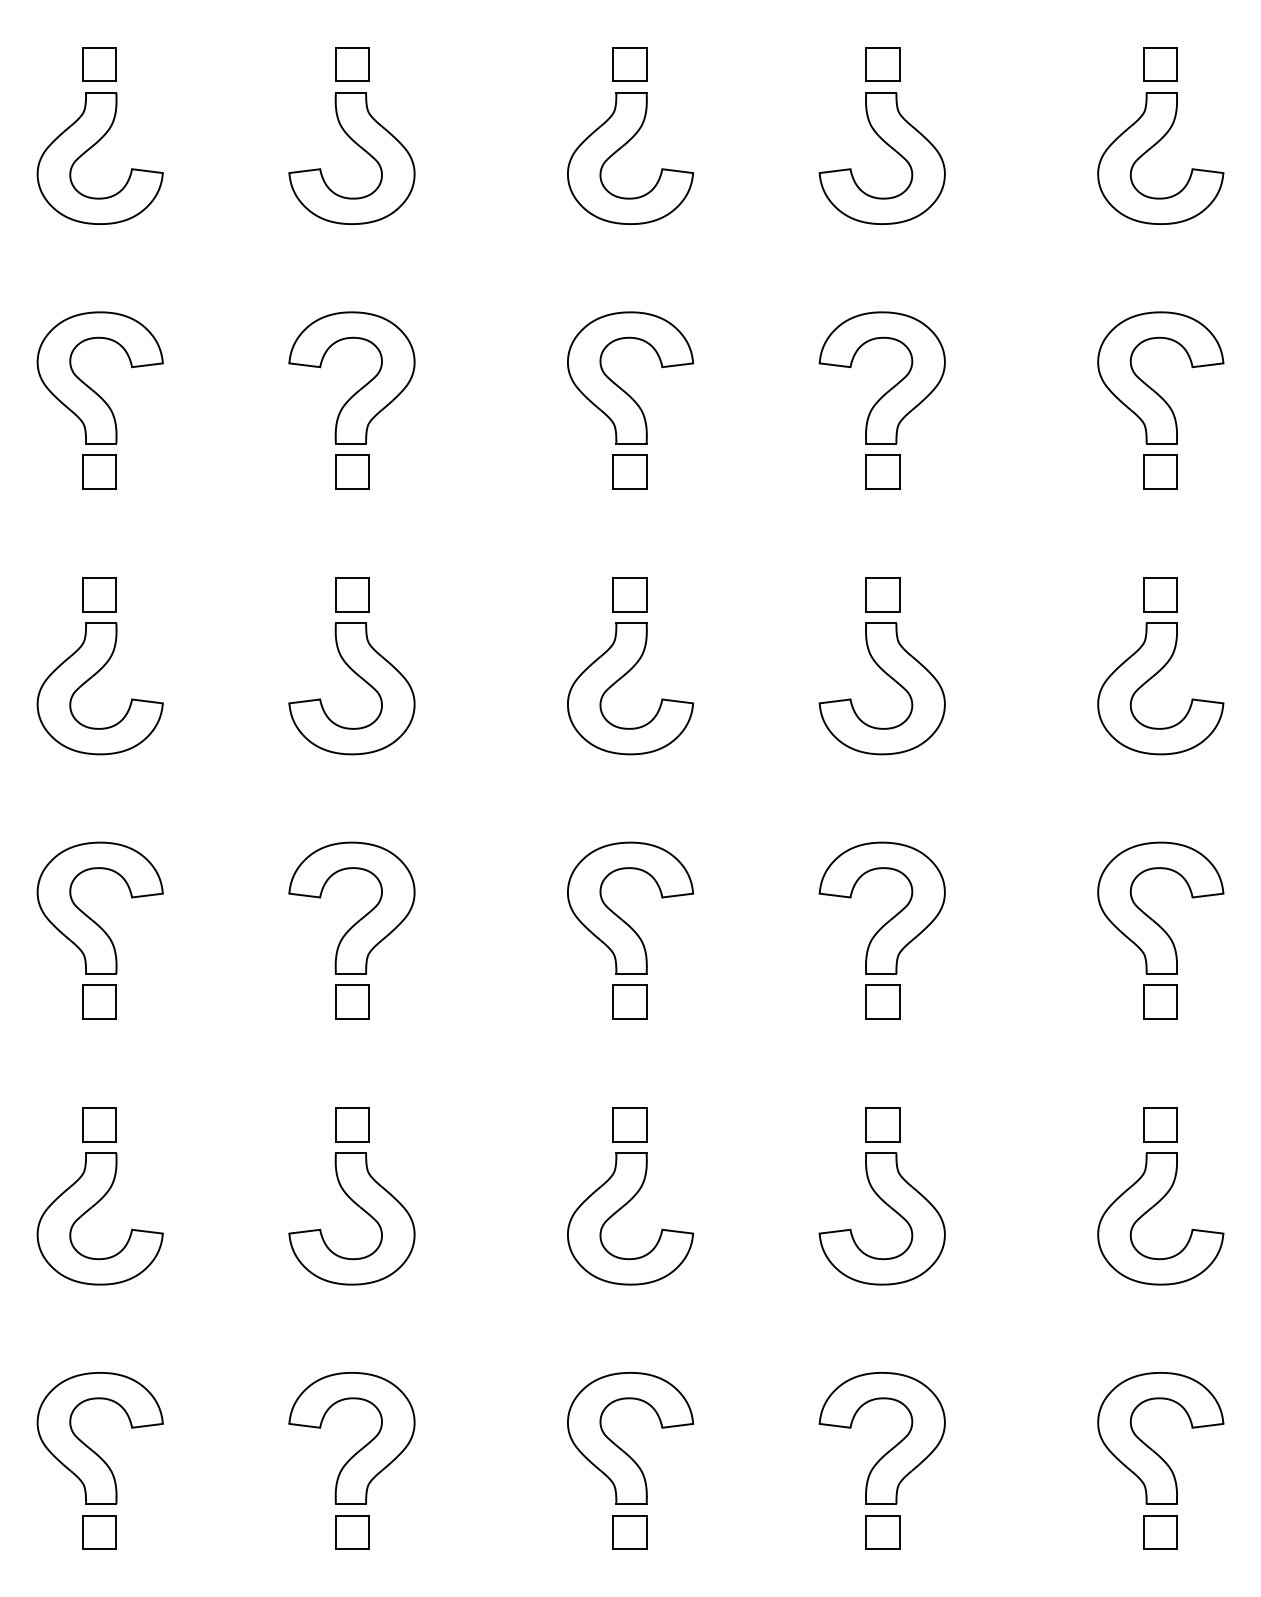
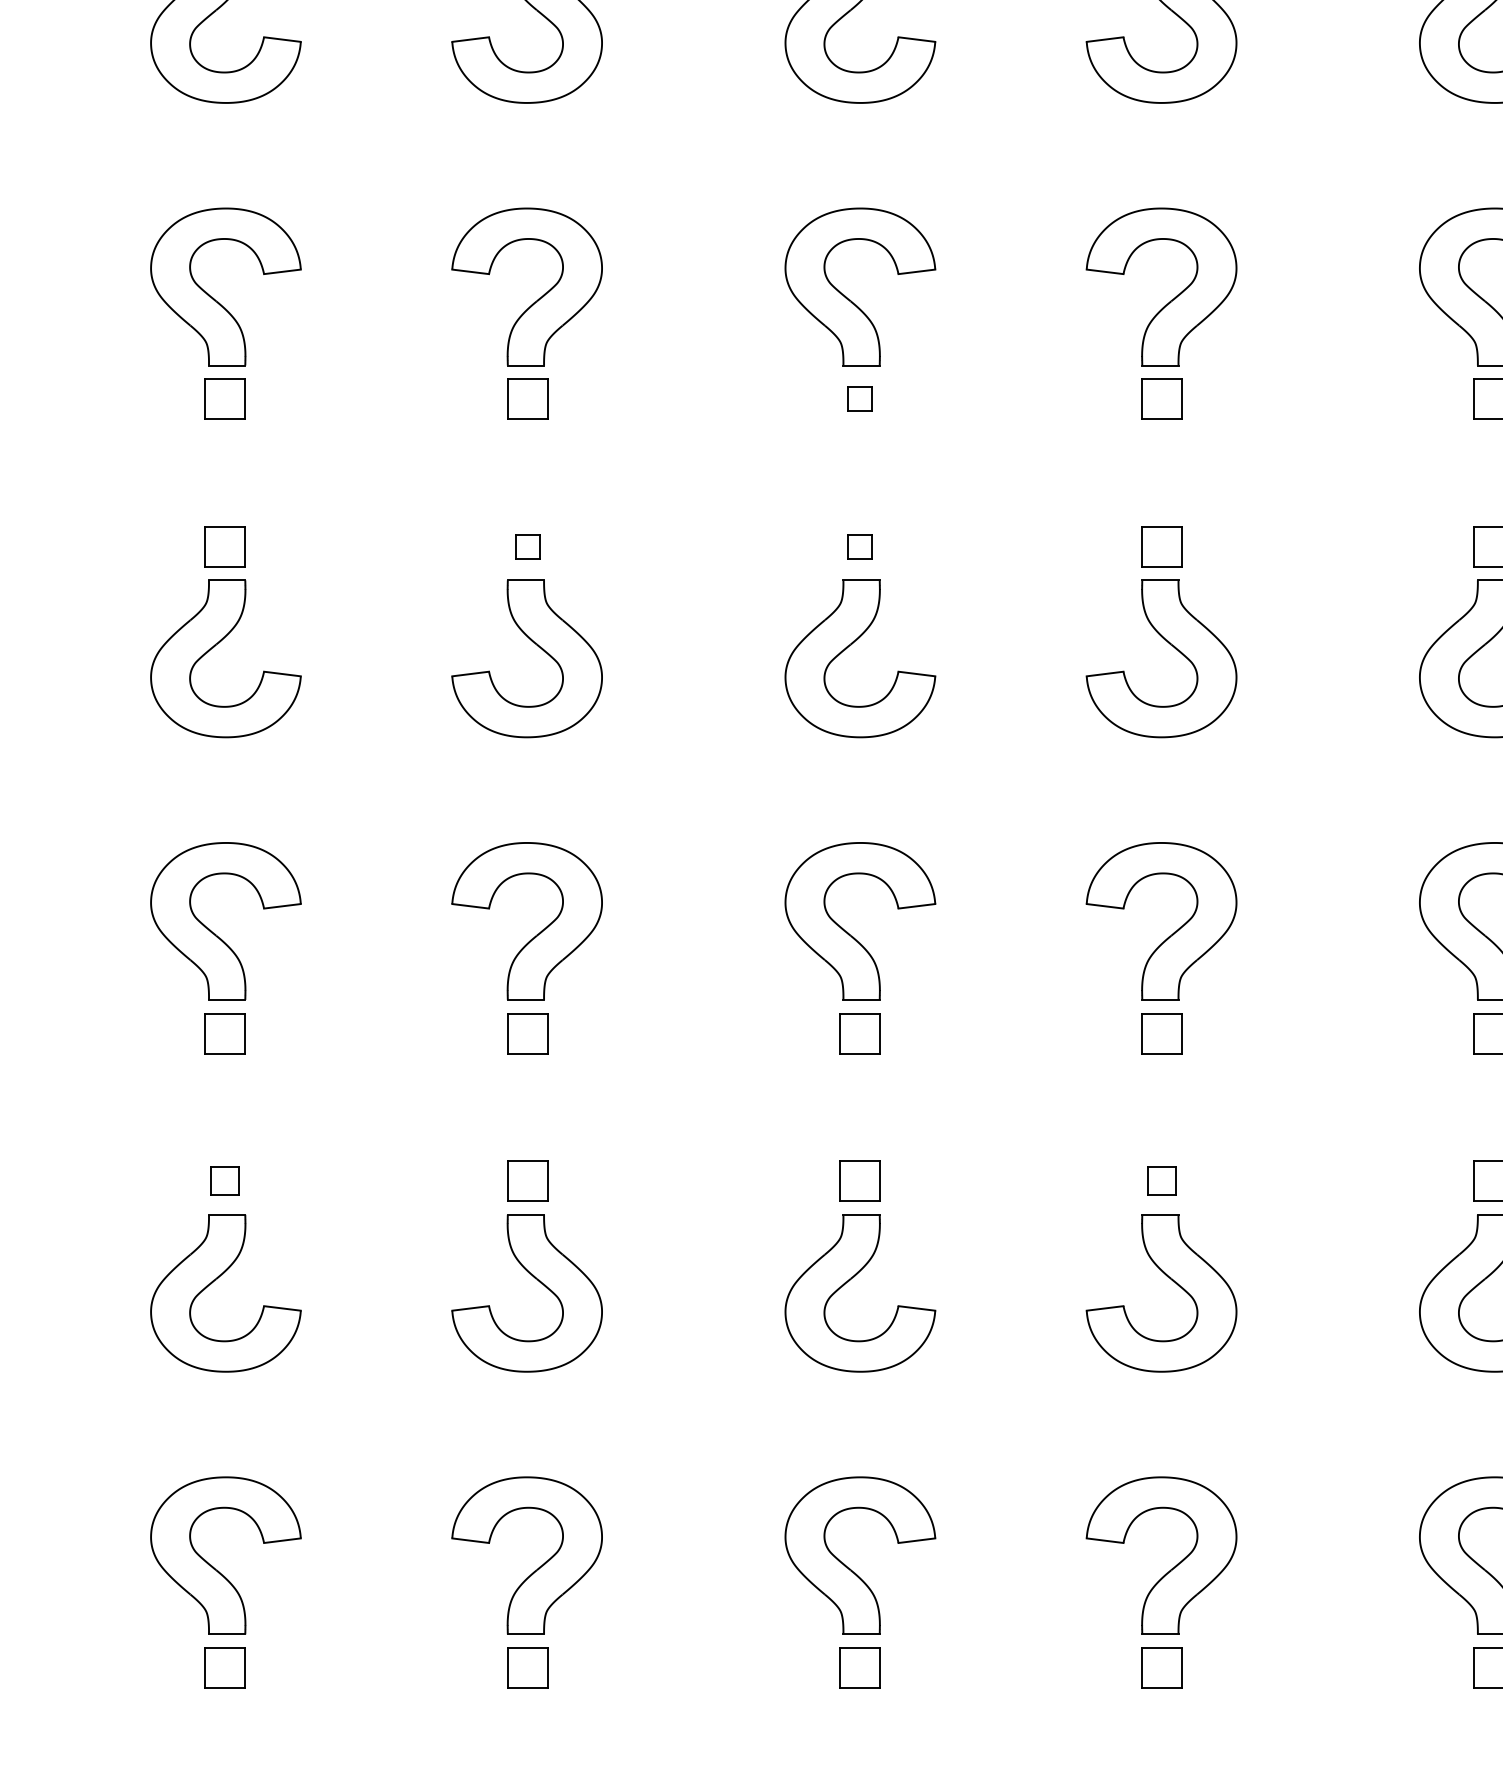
part: (629, 471) -> (859, 398), size x0.6
part: (352, 594) -> (527, 546), size x0.6
part: (629, 594) -> (859, 546), size x0.6
part: (99, 1124) -> (225, 1180), size x0.7
part: (882, 1124) -> (1161, 1180), size x0.7

